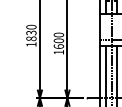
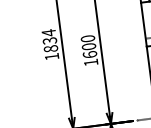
text: (31, 26) -> (48, 31), 1830 -> 1834

